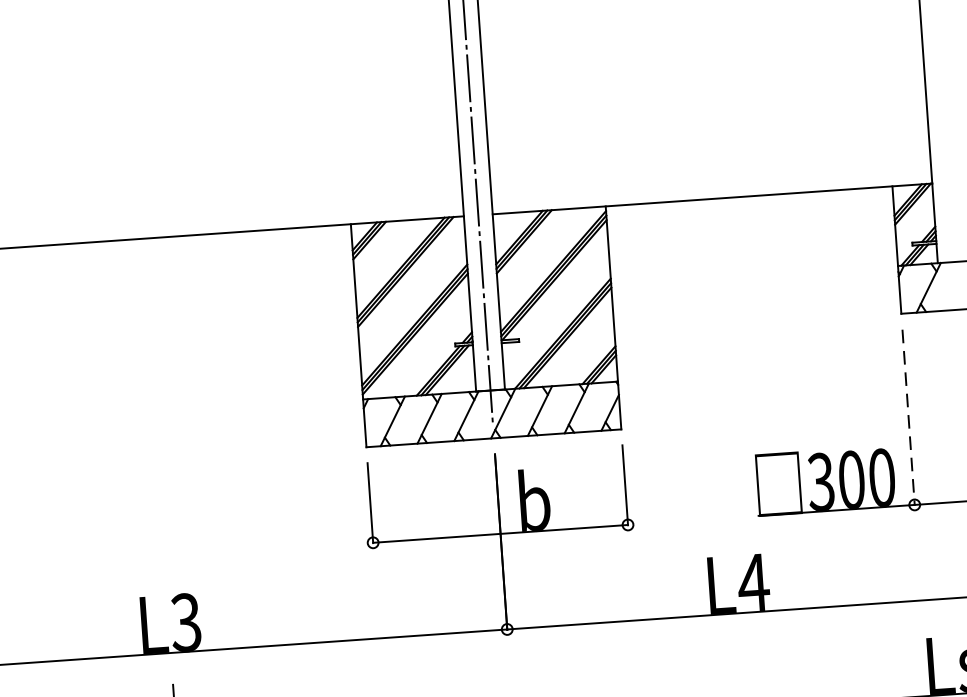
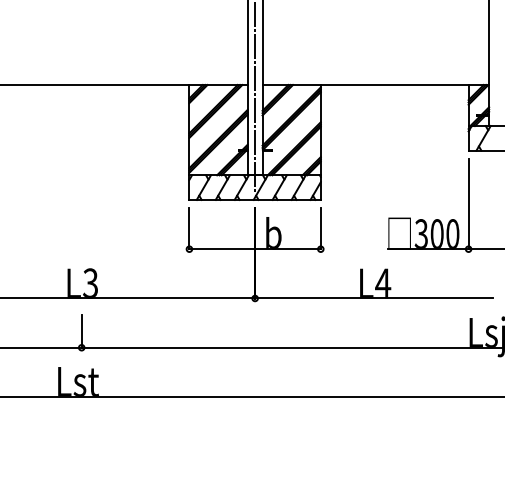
line: (908, 418) -> (468, 204), dashed -> solid

